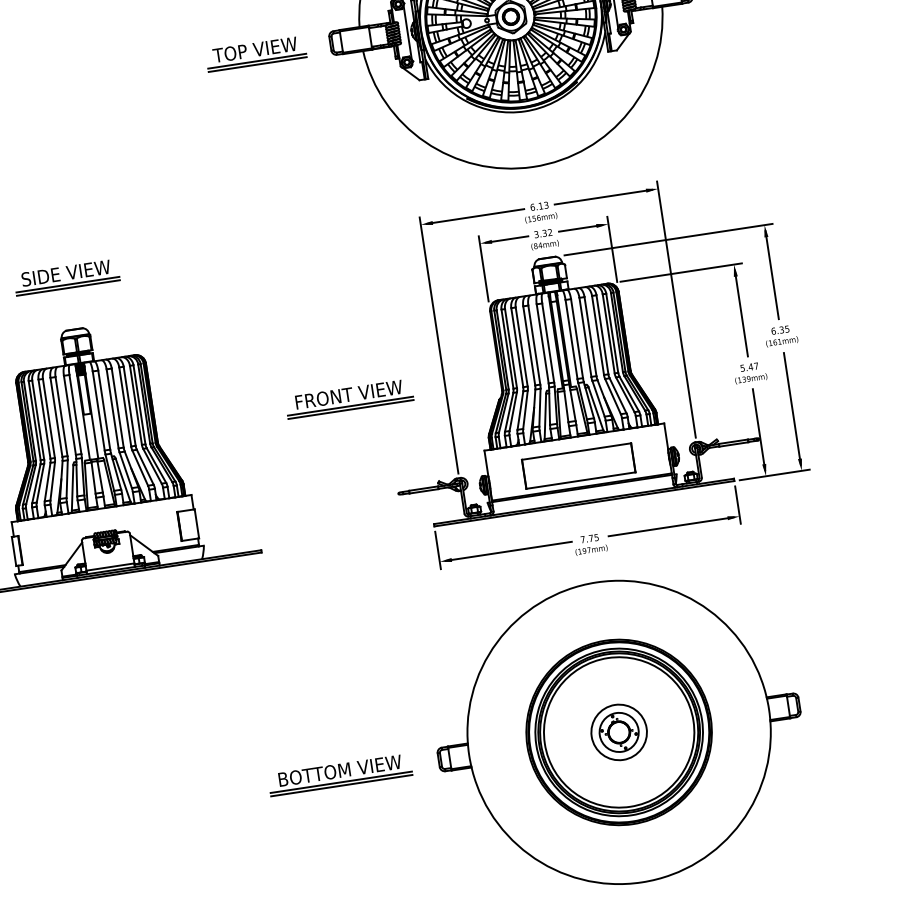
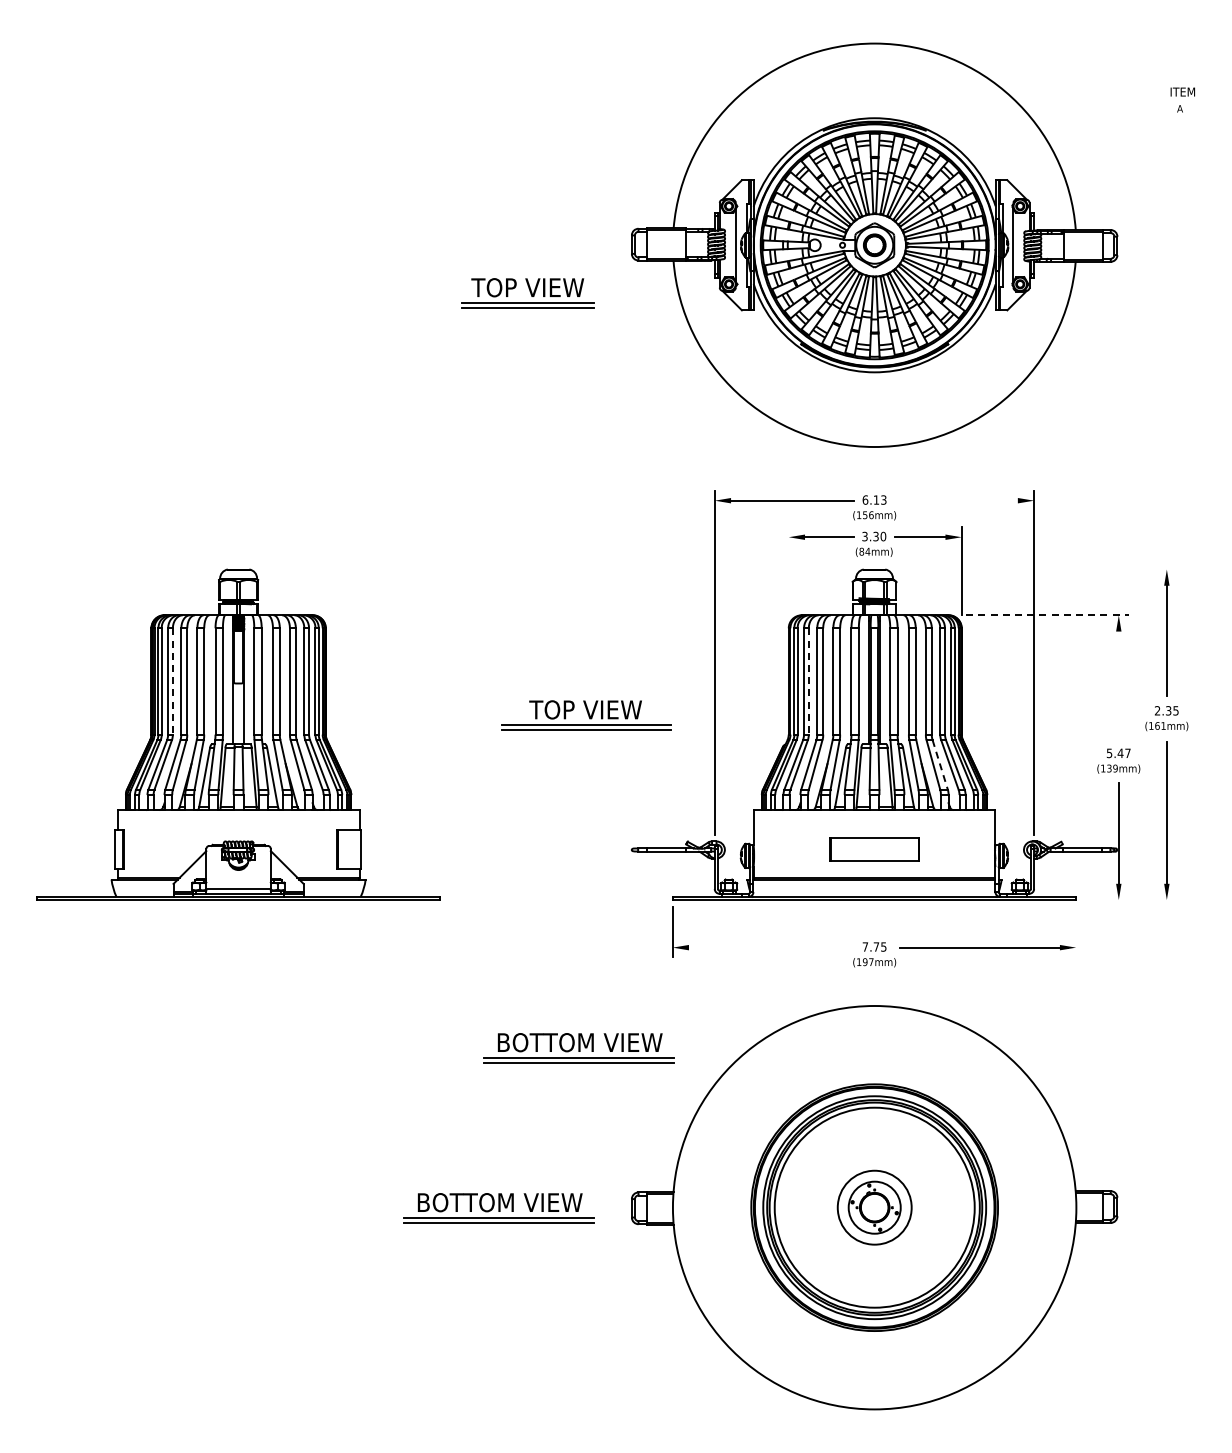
part: (255, 54) -> (527, 293), moved
line: (602, 197) -> (959, 500), removed
text: (550, 232) -> (883, 536), 3.32 -> 3.30
line: (668, 239) -> (1037, 569), removed
line: (483, 268) -> (788, 570), removed
line: (681, 272) -> (1047, 615), solid -> dashed
part: (66, 277) -> (238, 499), removed
line: (741, 313) -> (1118, 680), removed
text: (773, 330) -> (1157, 710), 6.35 -> 2.35
line: (510, 348) -> (808, 681), solid -> dashed
text: (348, 394) -> (586, 709), FRONT VIEW -> TOP VIEW
line: (618, 395) -> (940, 764), solid -> dashed
line: (37, 420) -> (172, 681), solid -> dashed
part: (578, 466) -> (874, 849), size x0.6
line: (774, 475) -> (1130, 900), removed
line: (738, 505) -> (1076, 932), removed
line: (508, 551) -> (765, 947), removed
part: (381, 647) -> (578, 1048), added

